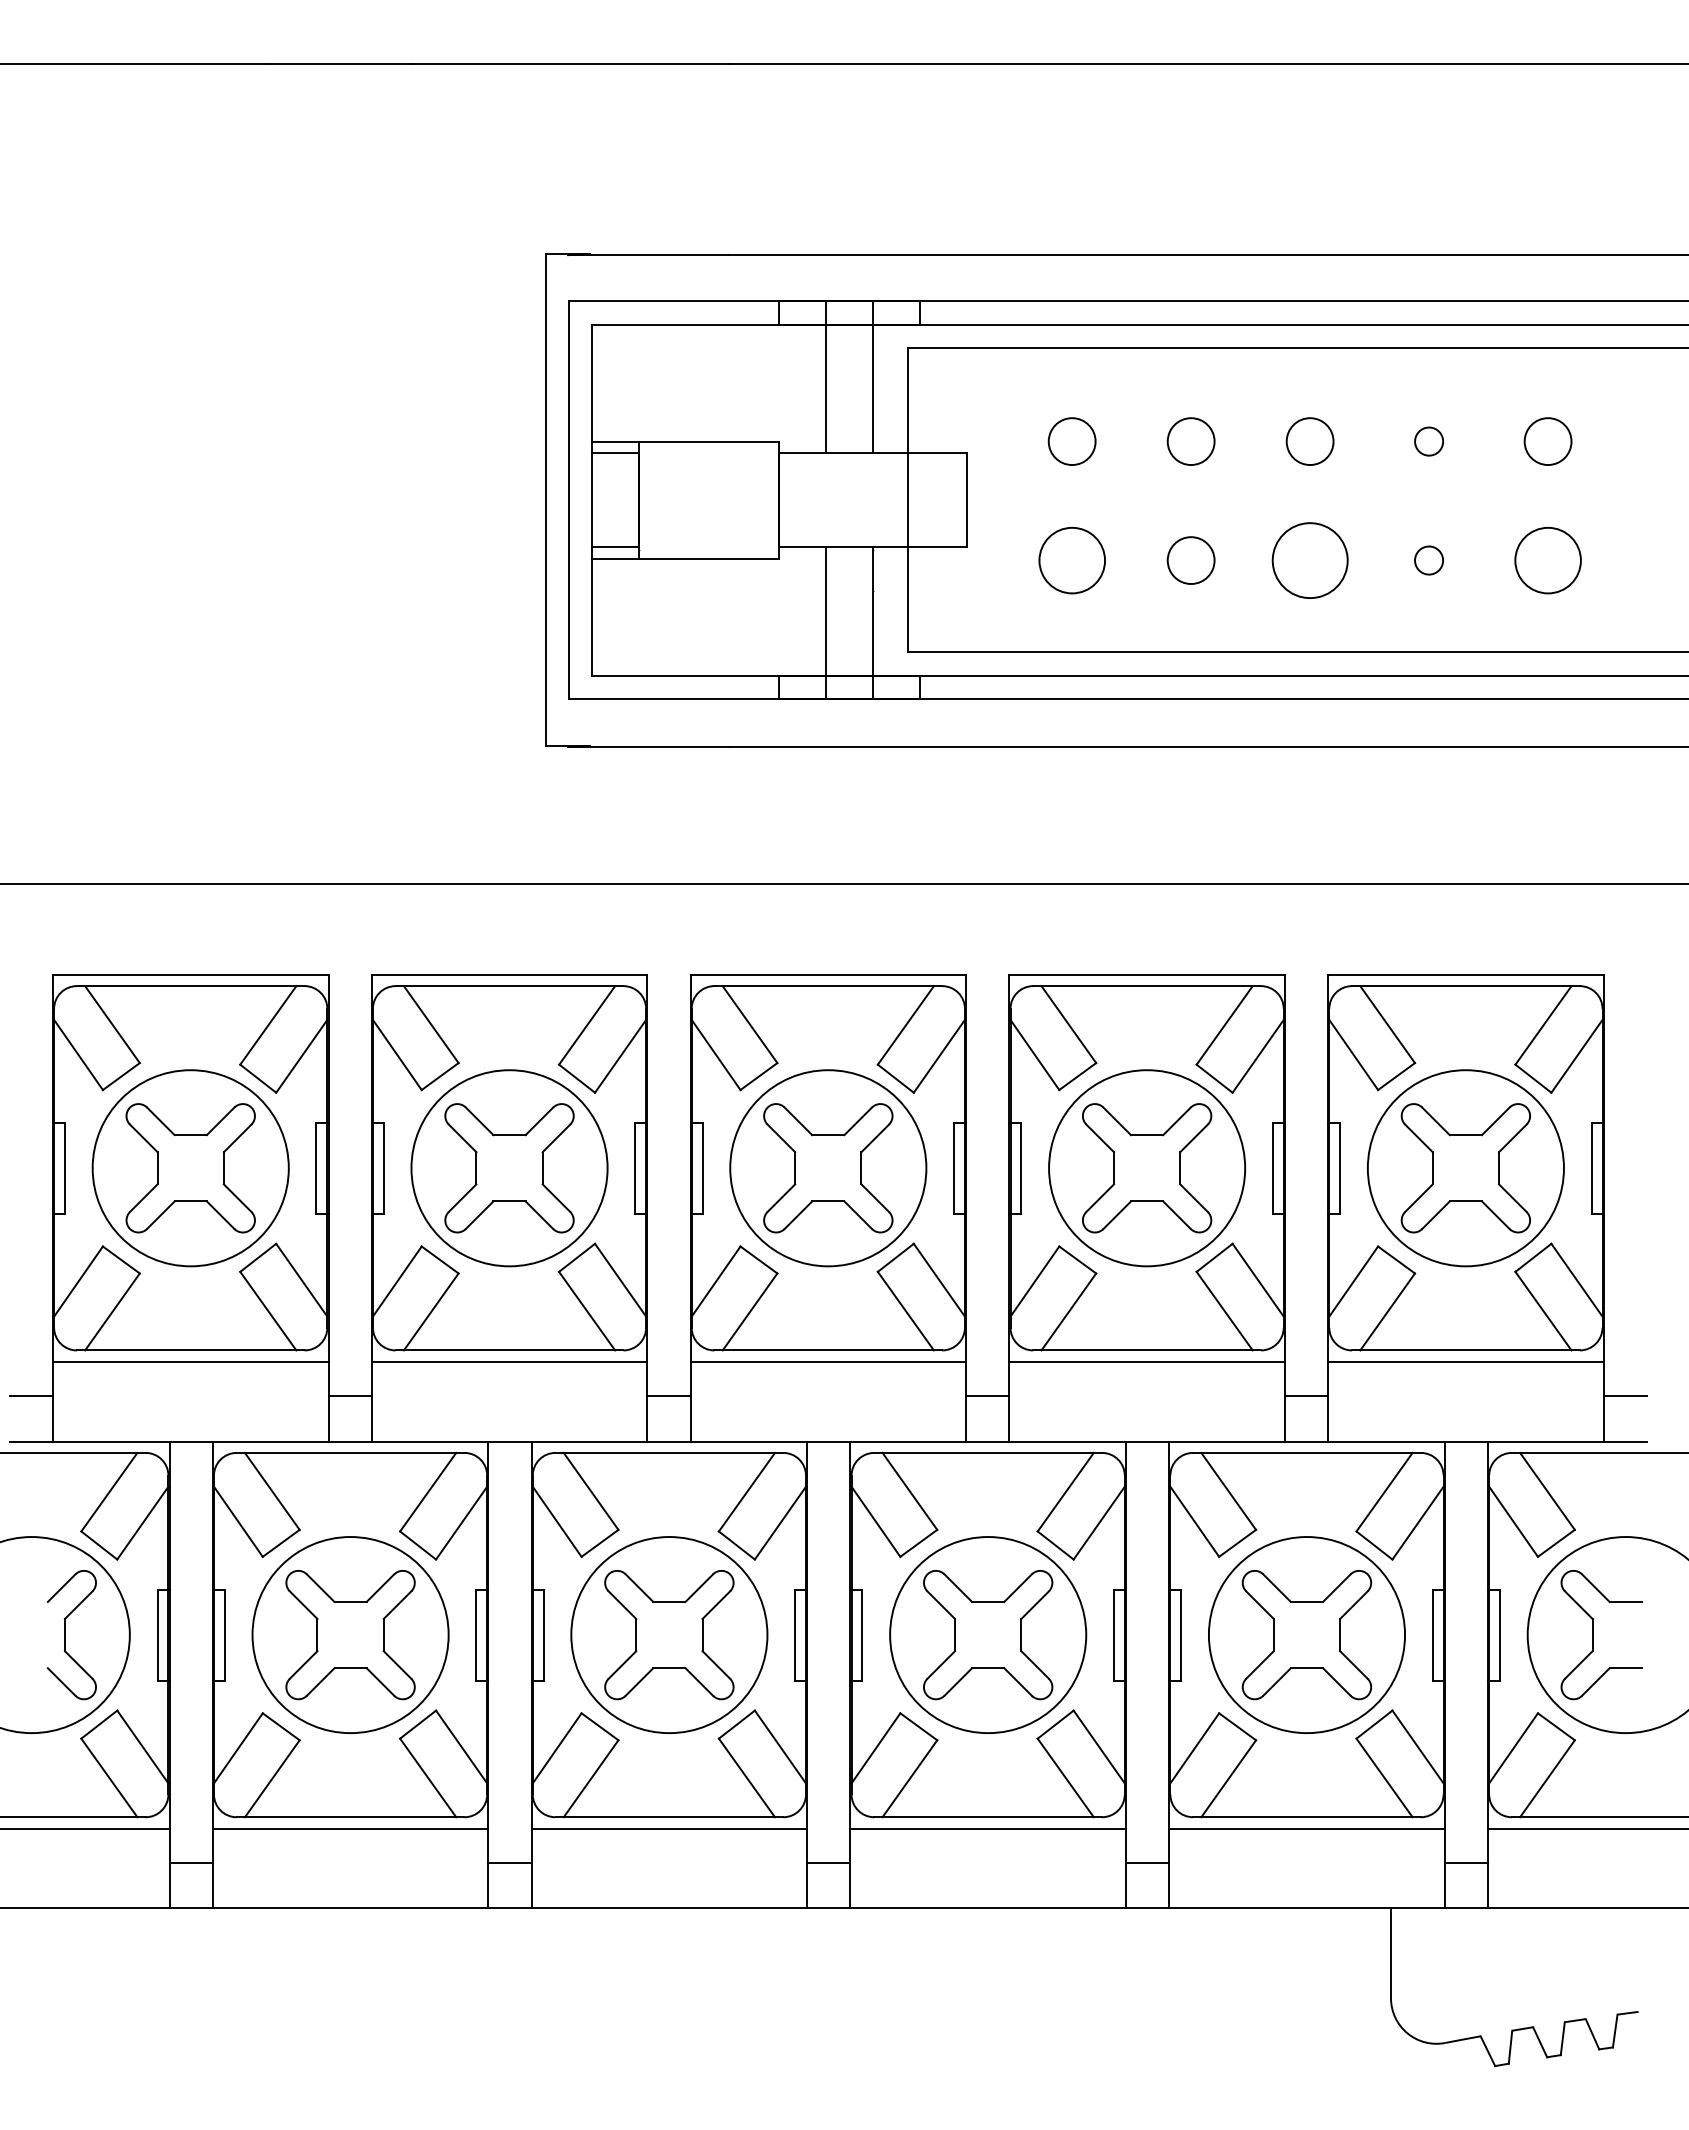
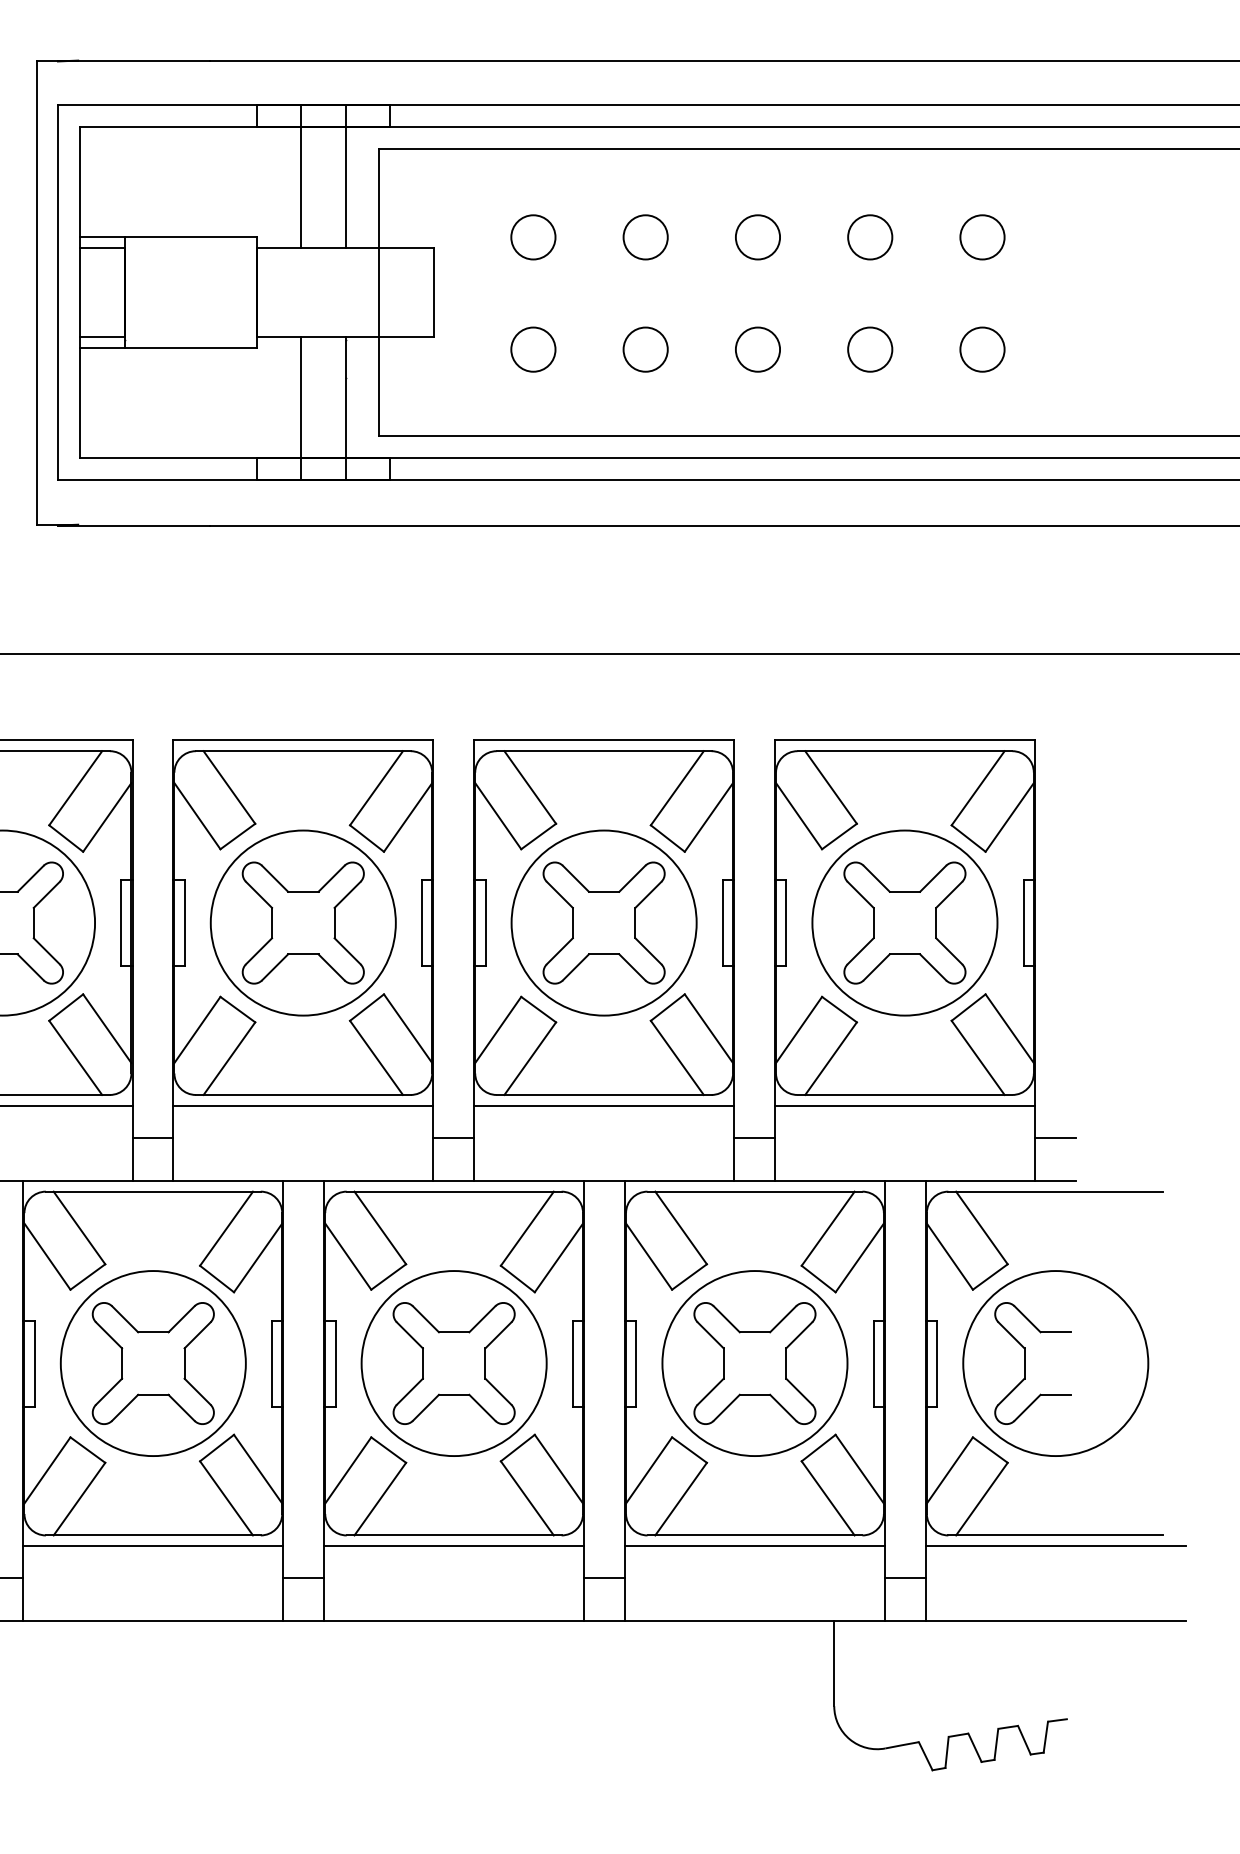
circle: (1428, 441) -> (869, 237), size x1.67
circle: (1071, 560) -> (532, 349), size x0.71
circle: (1309, 560) -> (757, 349), size x0.62
circle: (1428, 560) -> (869, 349), size x1.67
circle: (1547, 560) -> (981, 349), size x0.71

